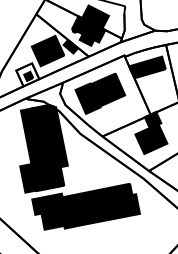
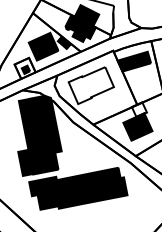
fill: (100, 93) -> (91, 85), removed
fill: (152, 119) -> (138, 109), removed

